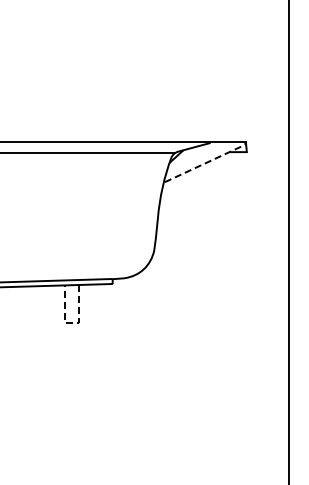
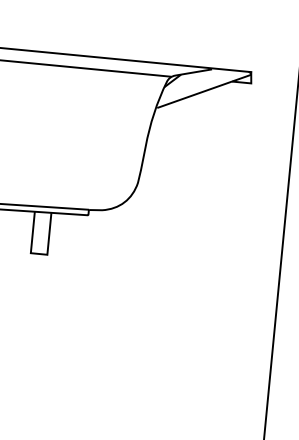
line: (205, 163) -> (204, 91), dashed -> solid
line: (71, 322) -> (38, 253), dashed -> solid

